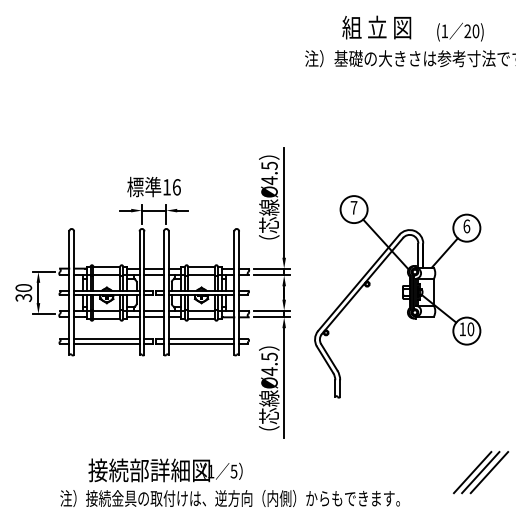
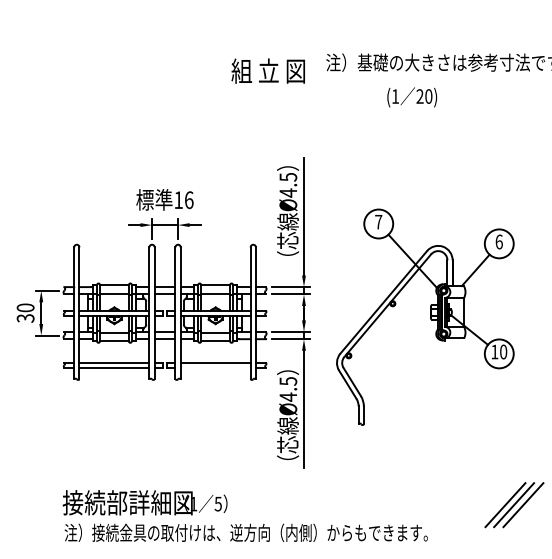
text: (376, 27) -> (267, 71), moved
text: (460, 31) -> (412, 96), moved
line: (201, 344) -> (215, 368), removed
text: (165, 470) -> (145, 502), moved

